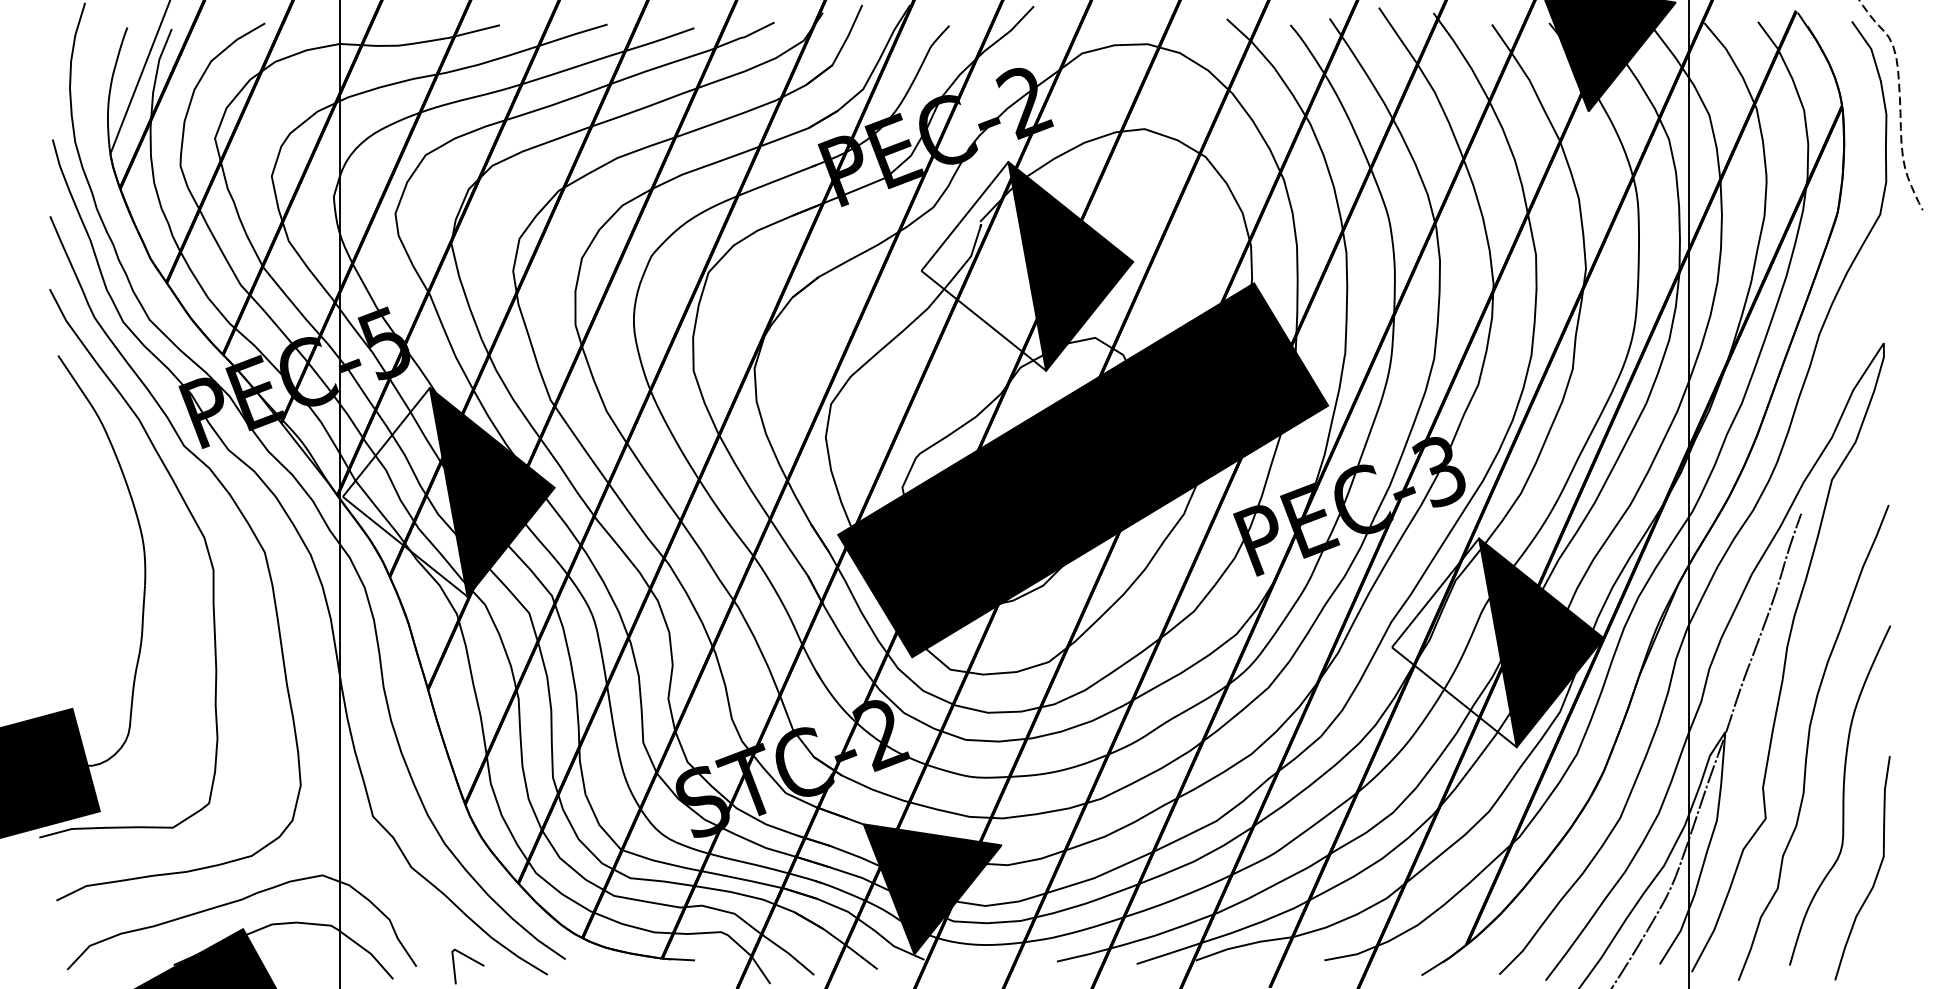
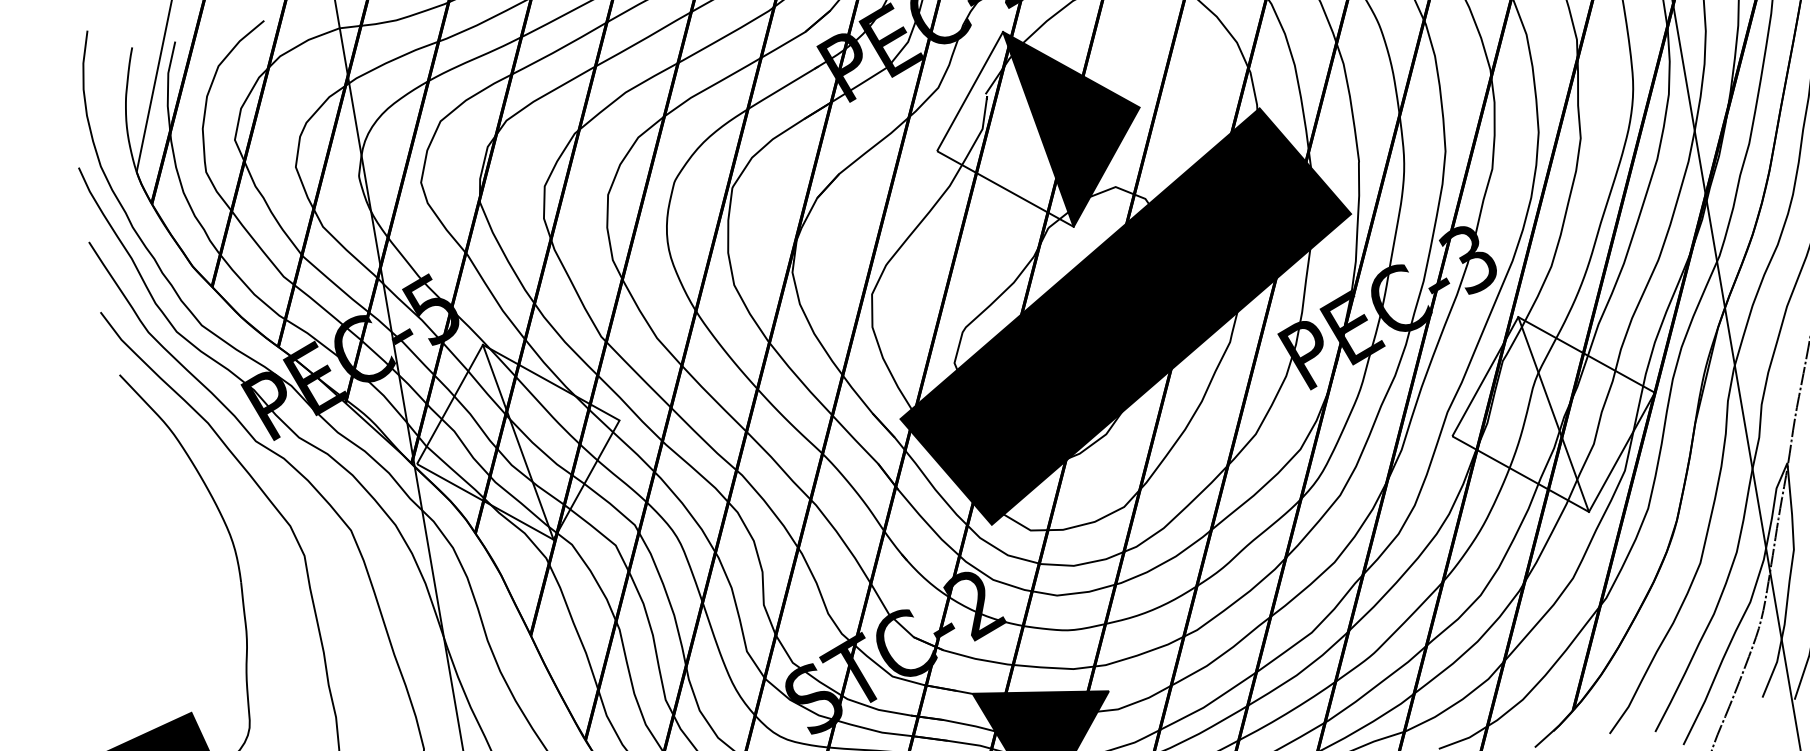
fill: (491, 492) -> (559, 435), removed
fill: (1541, 642) -> (1595, 407), removed

